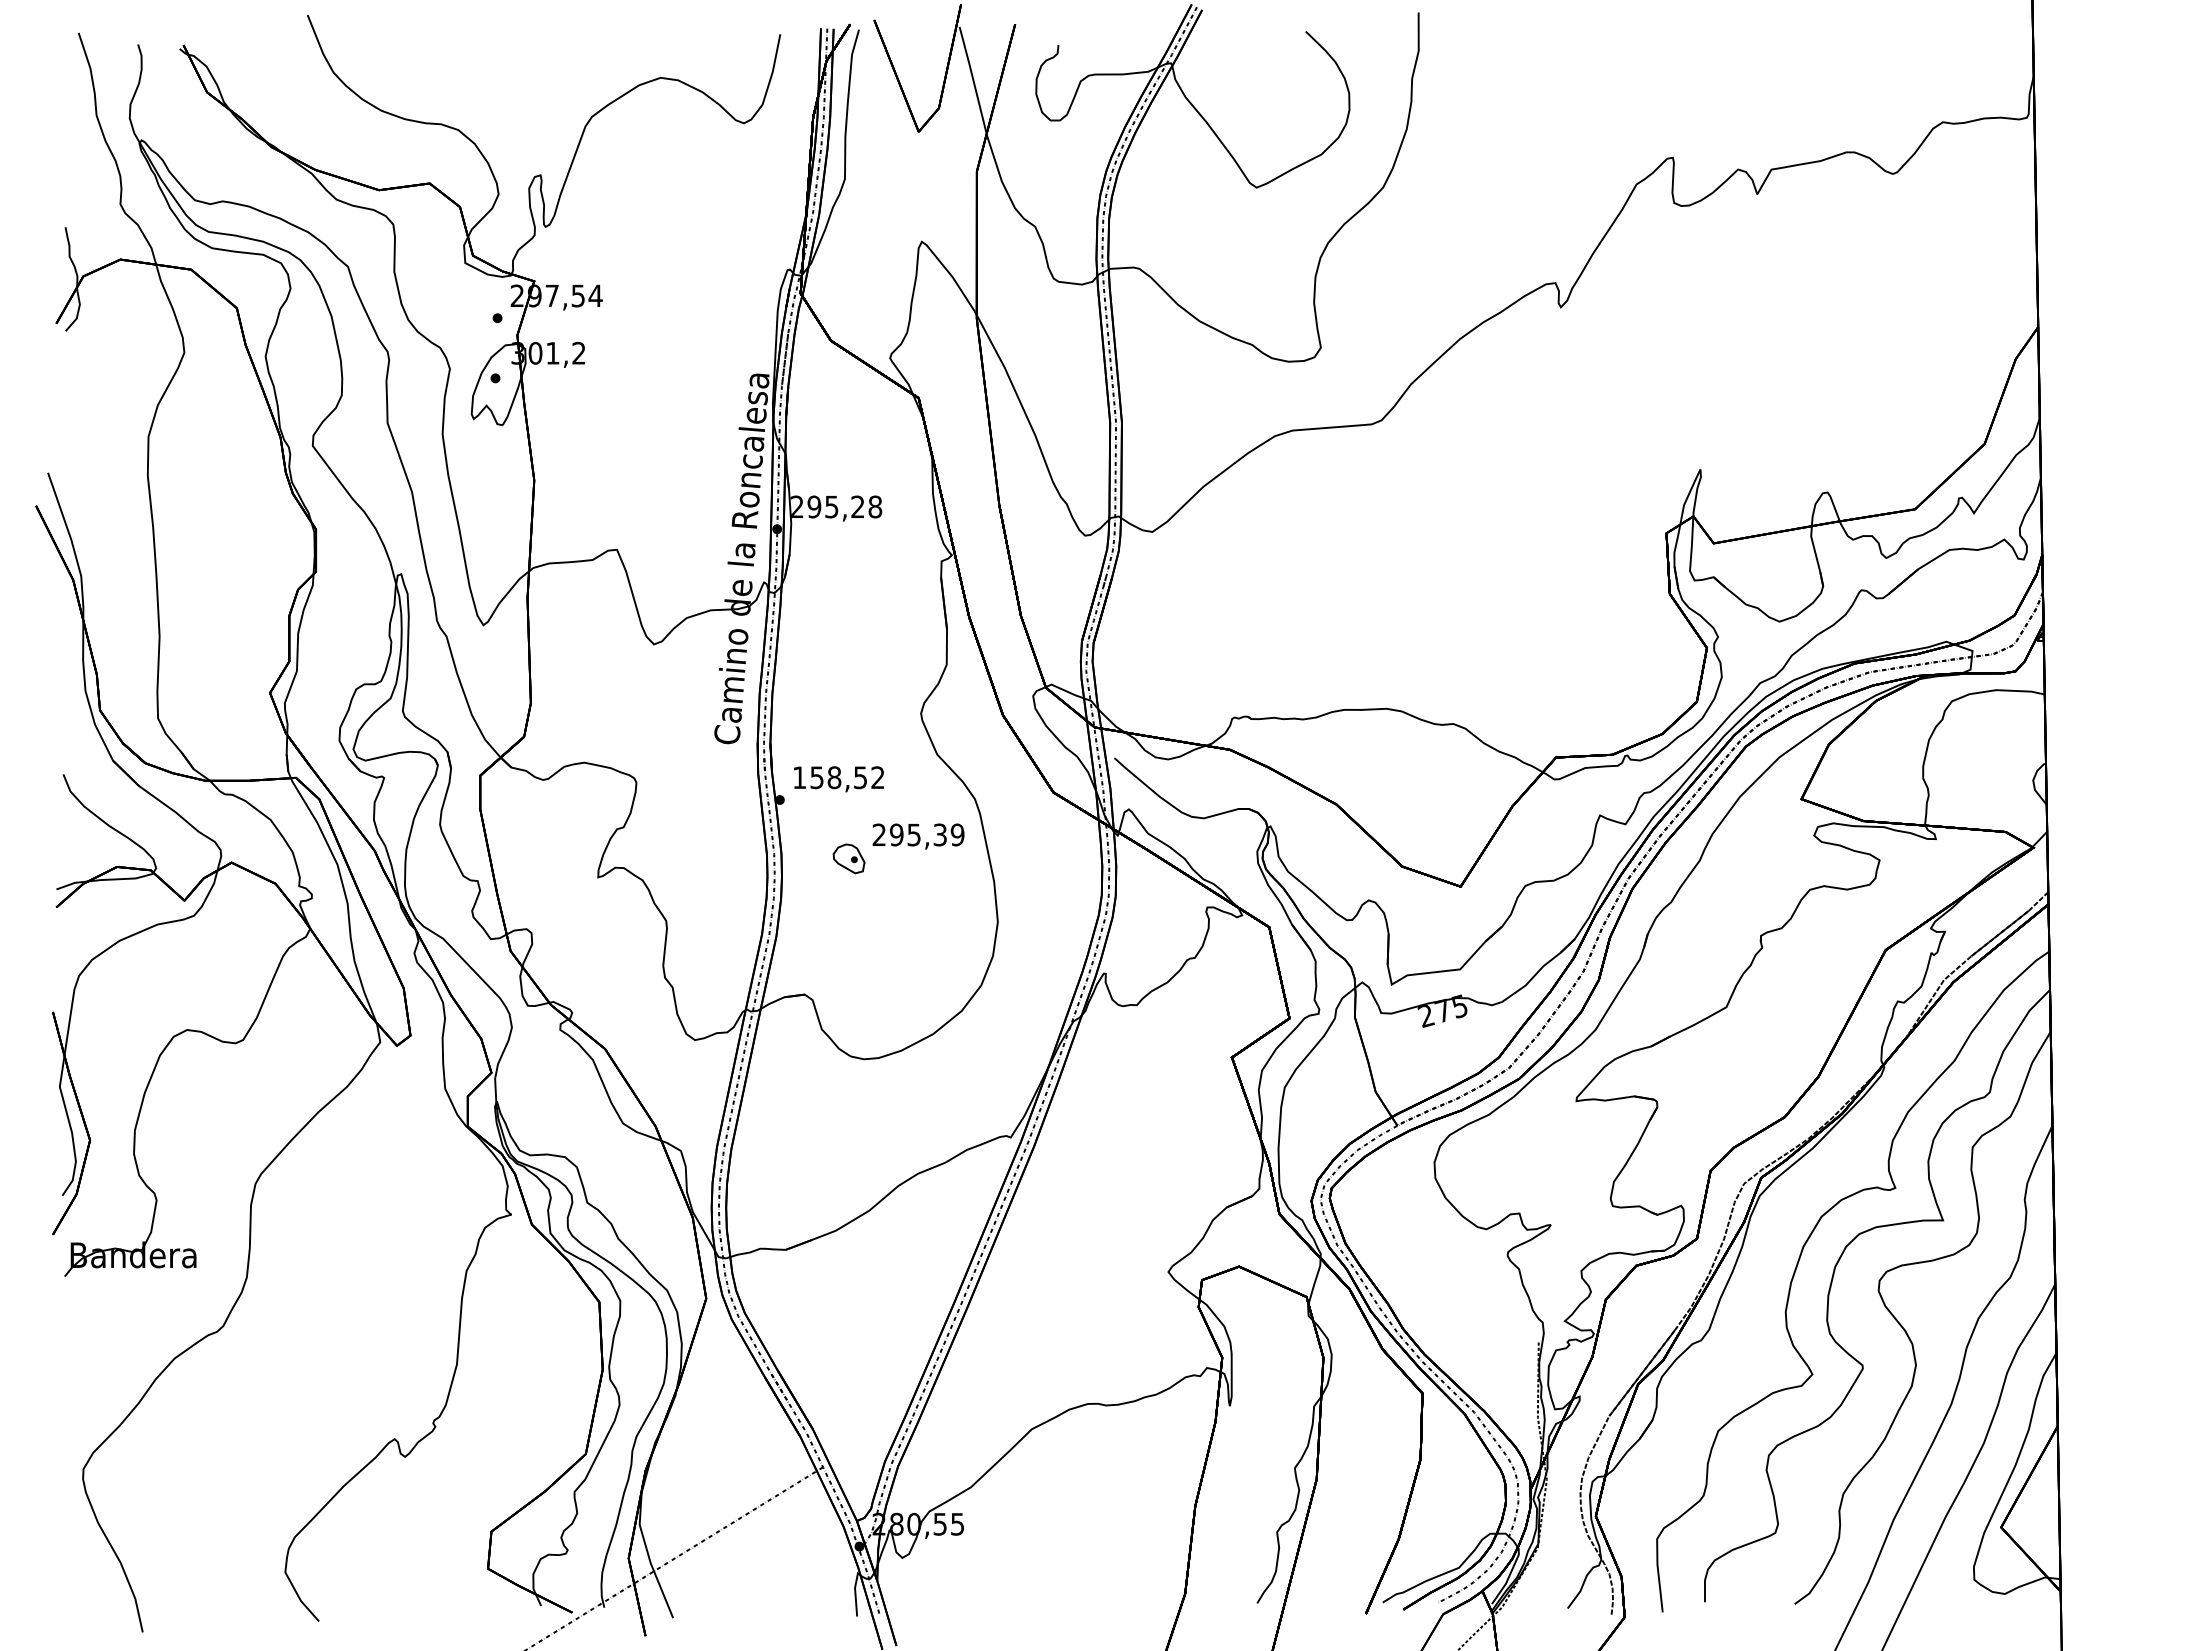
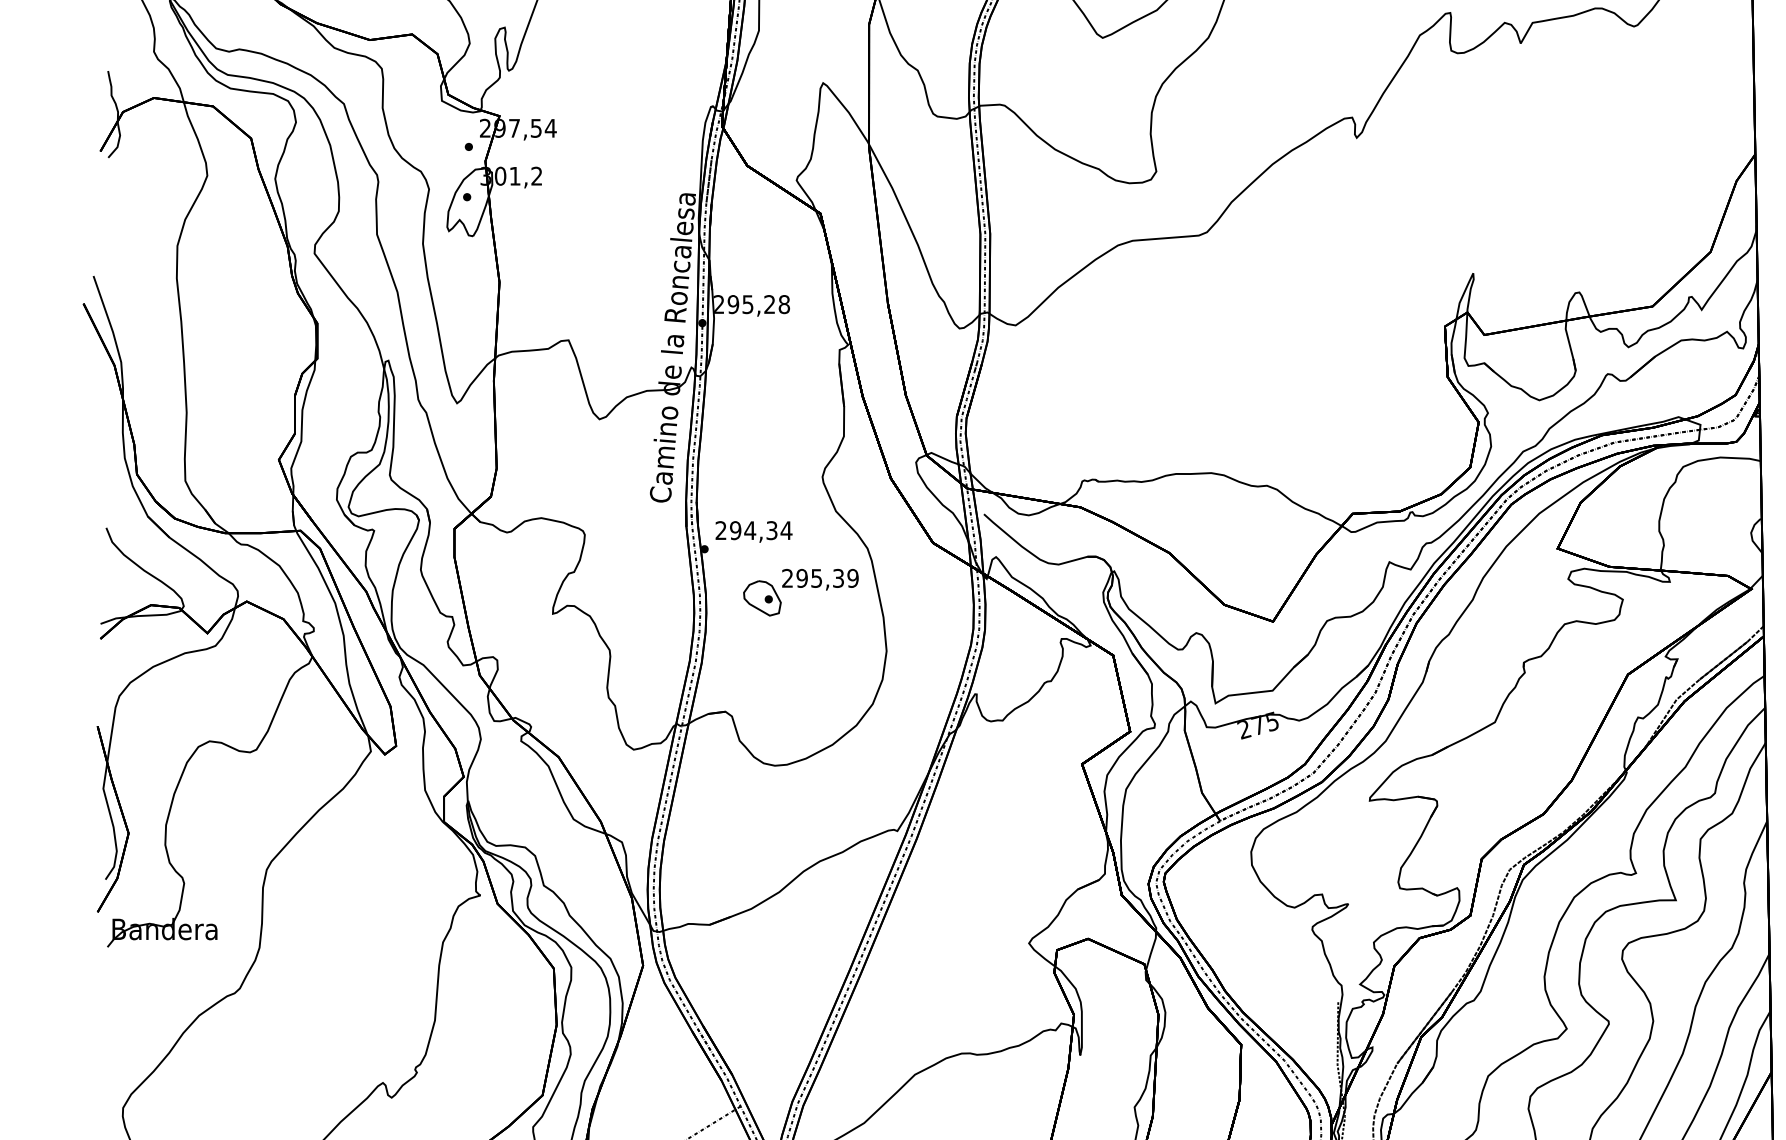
text: (839, 777) -> (754, 530), 158,52 -> 294,34
part: (848, 858) -> (761, 598), size x1.43

